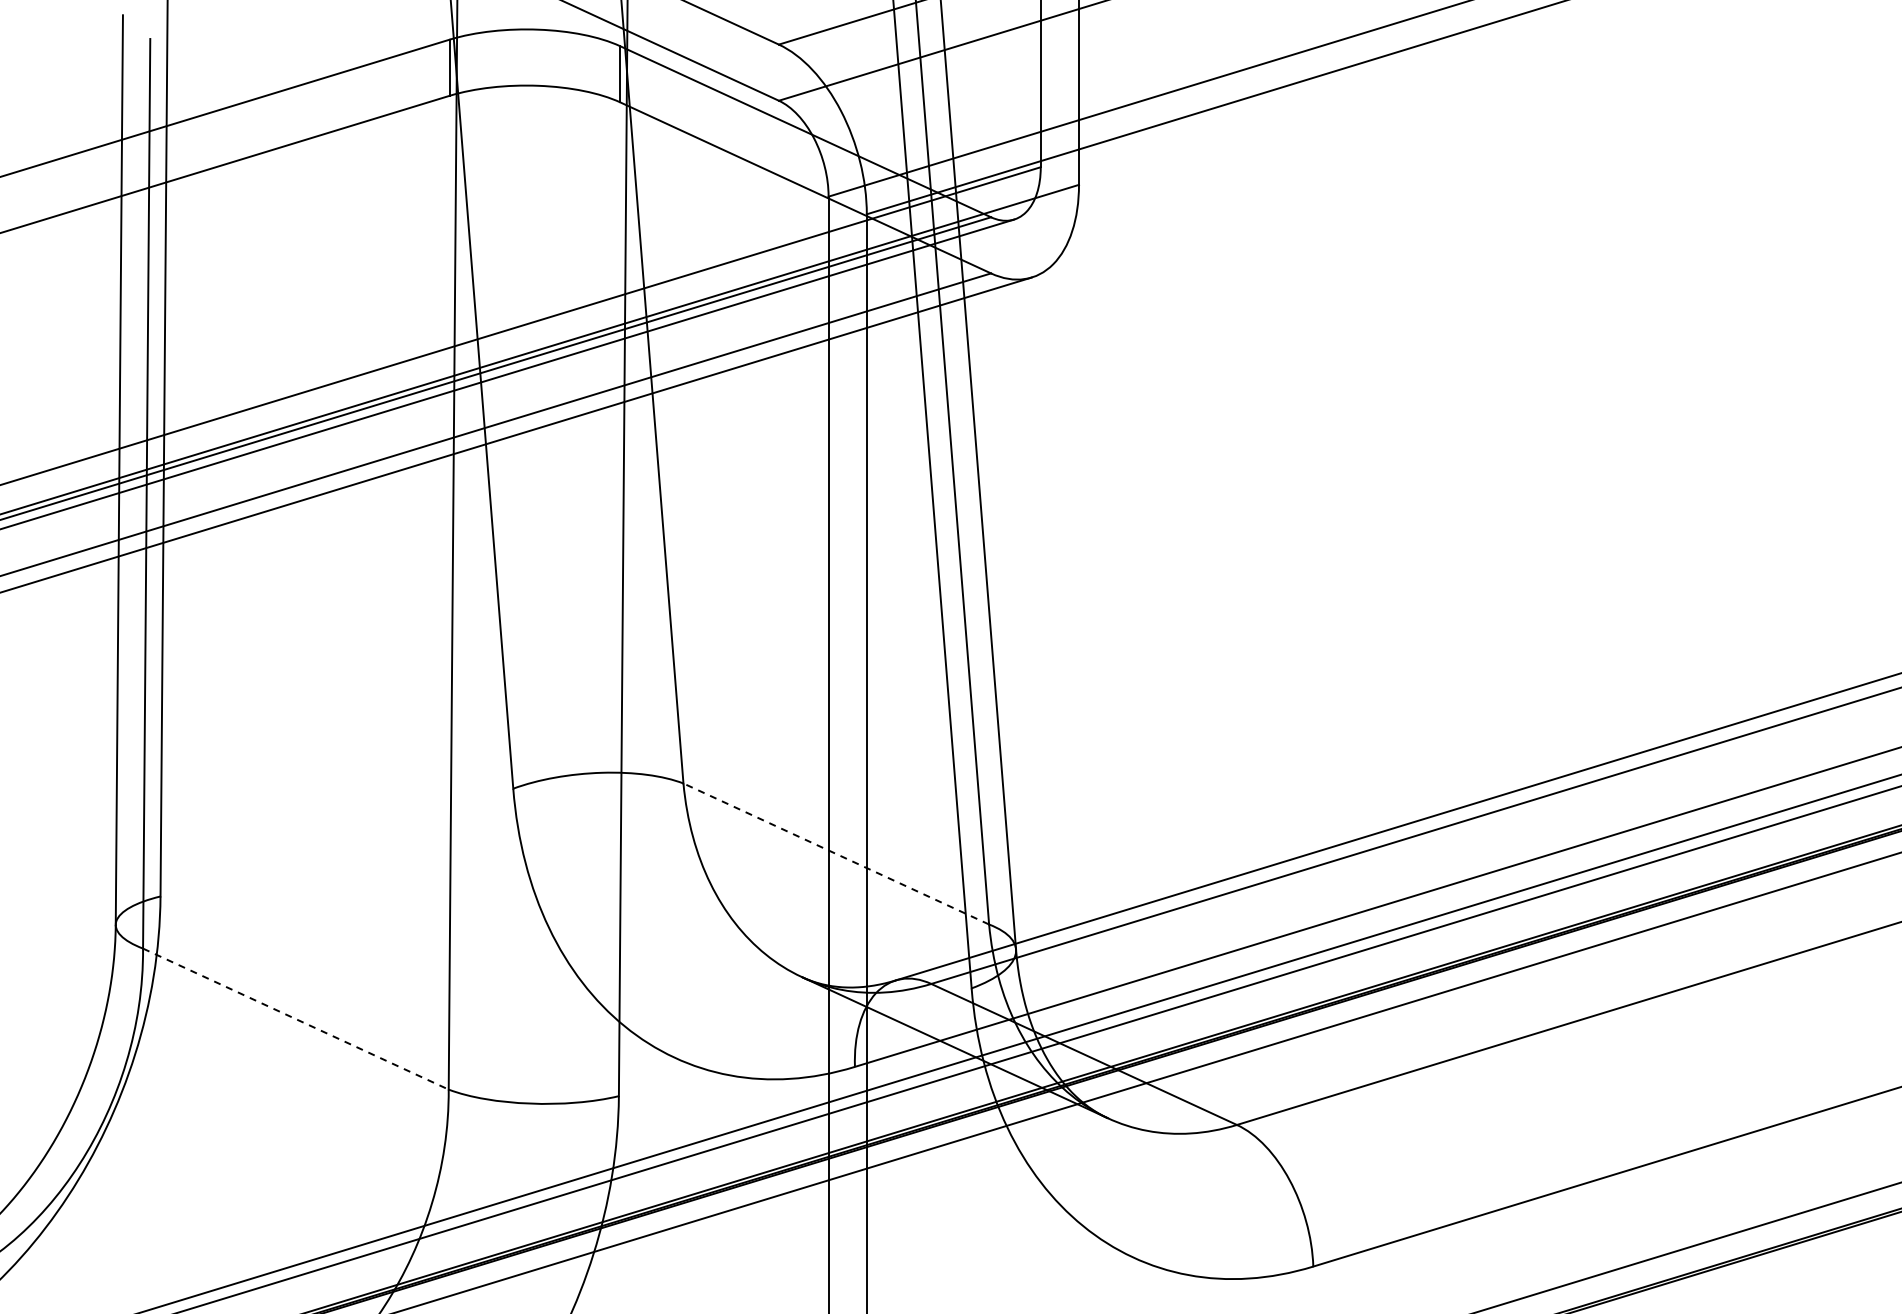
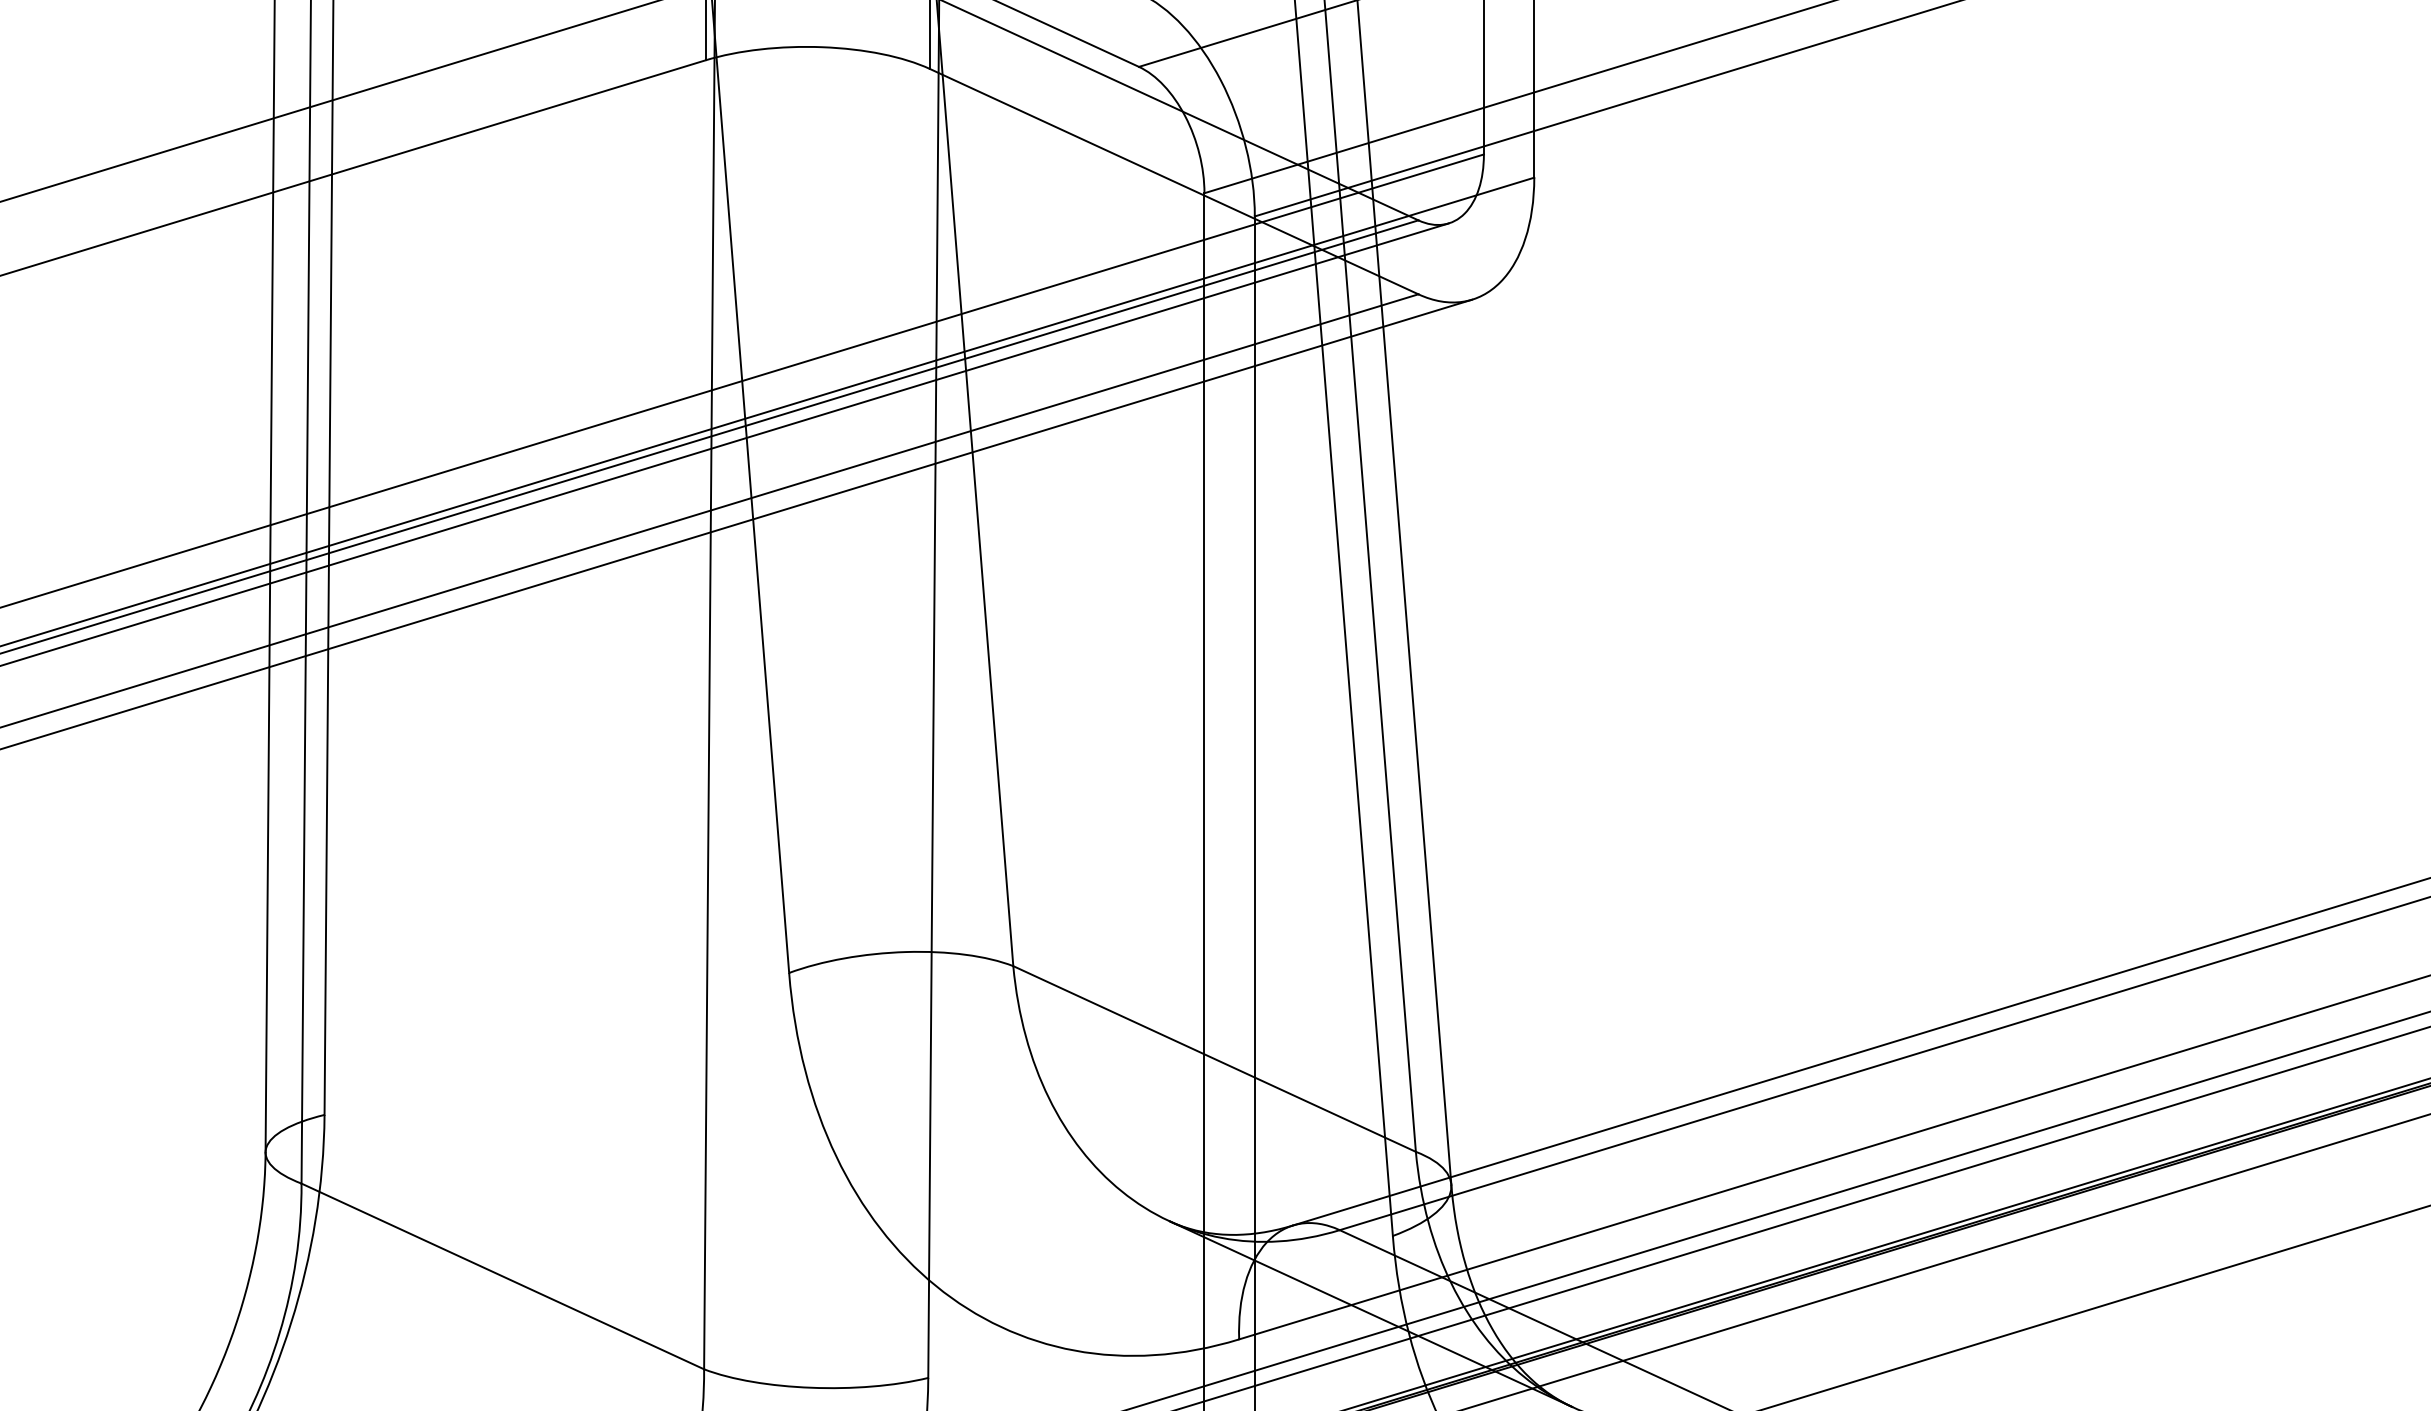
line: (835, 853) -> (1213, 1058), dashed -> solid
line: (296, 1019) -> (503, 1276), dashed -> solid

